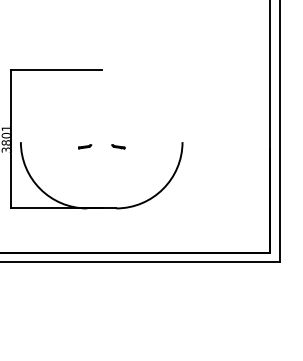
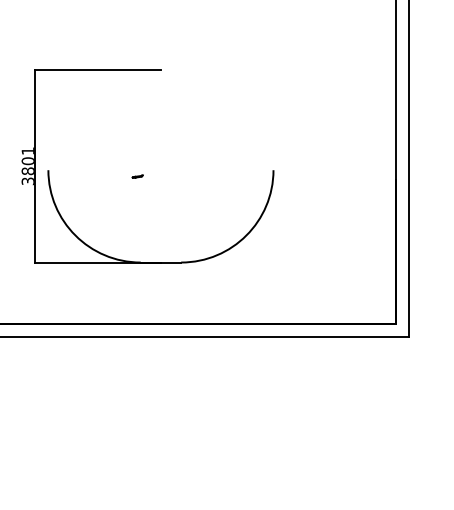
part: (84, 146) -> (137, 176), size x0.6
part: (117, 146) -> (183, 176), removed

